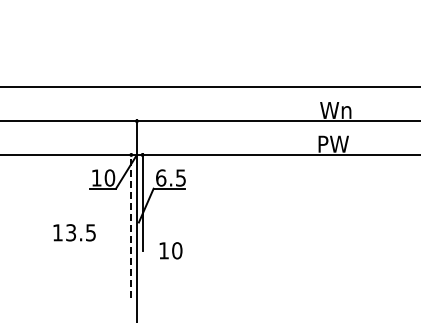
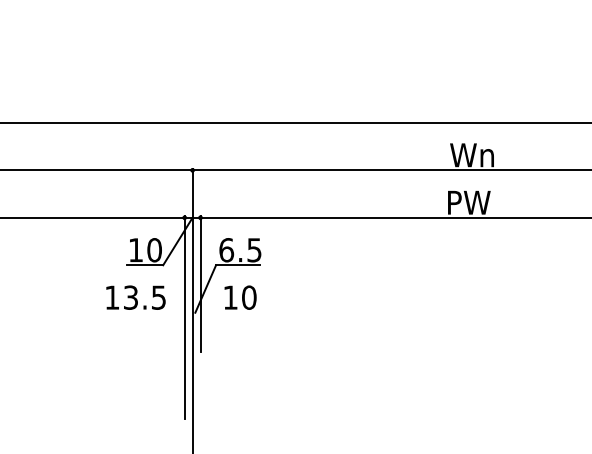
line: (131, 225) -> (184, 316), dashed -> solid
text: (74, 232) -> (135, 297), moved
text: (170, 250) -> (239, 297), moved

